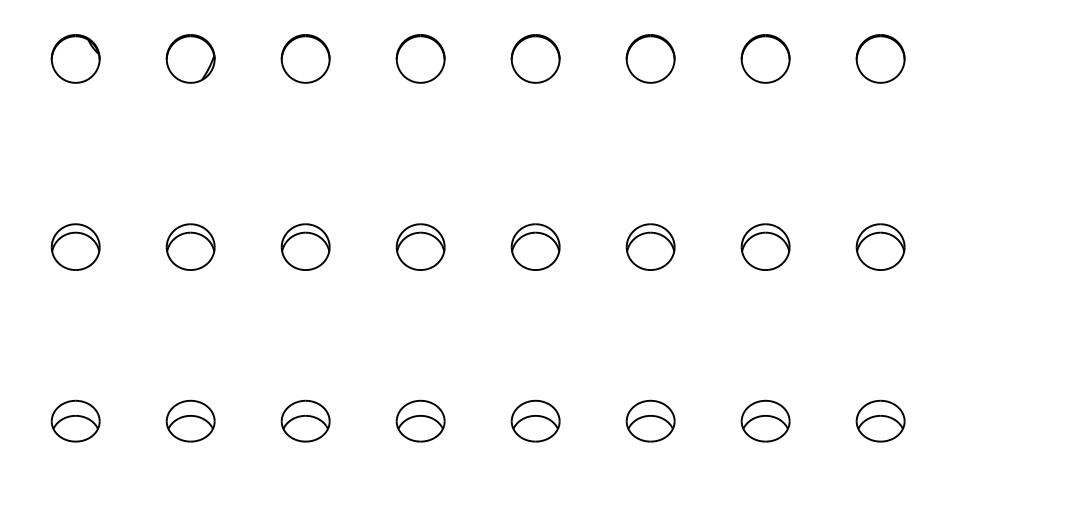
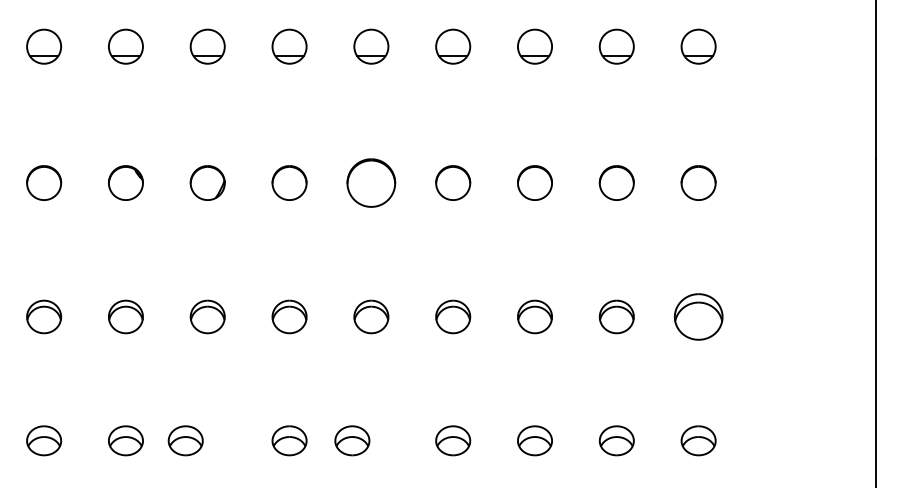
part: (420, 58) -> (371, 182), size x1.4
part: (880, 246) -> (698, 316), size x1.4
part: (190, 420) -> (185, 440), moved
part: (420, 420) -> (352, 440), moved

